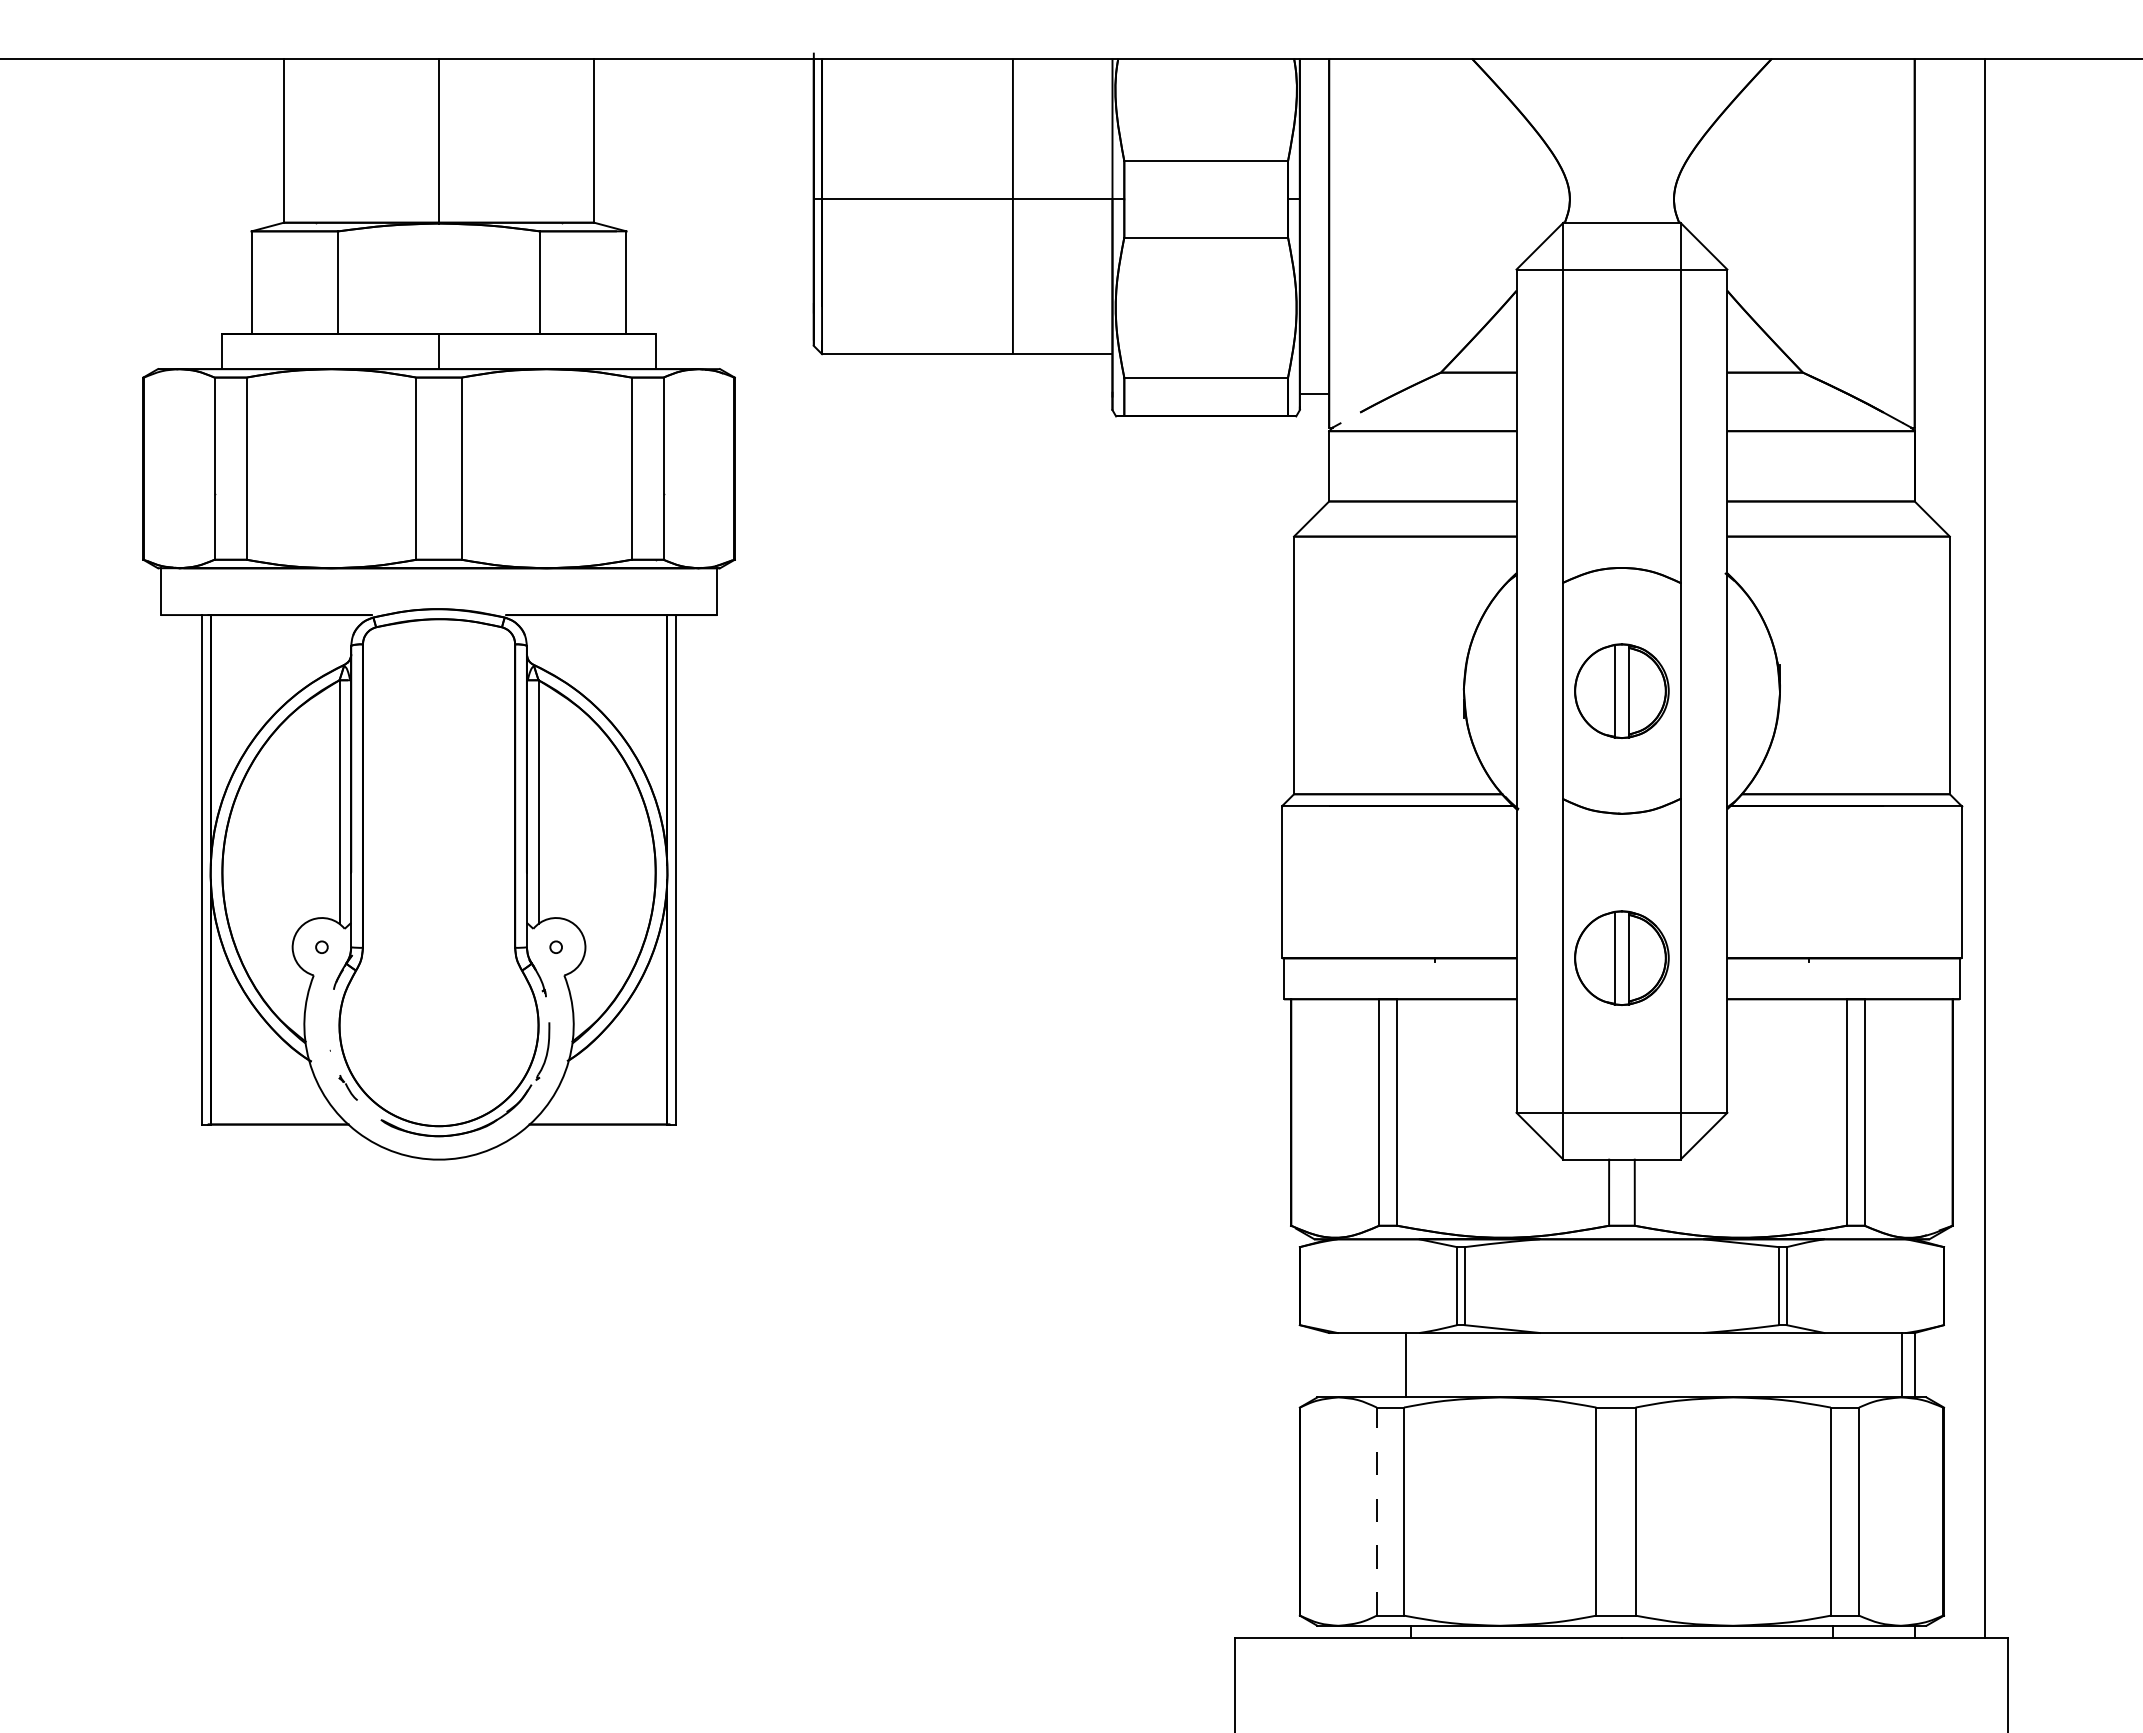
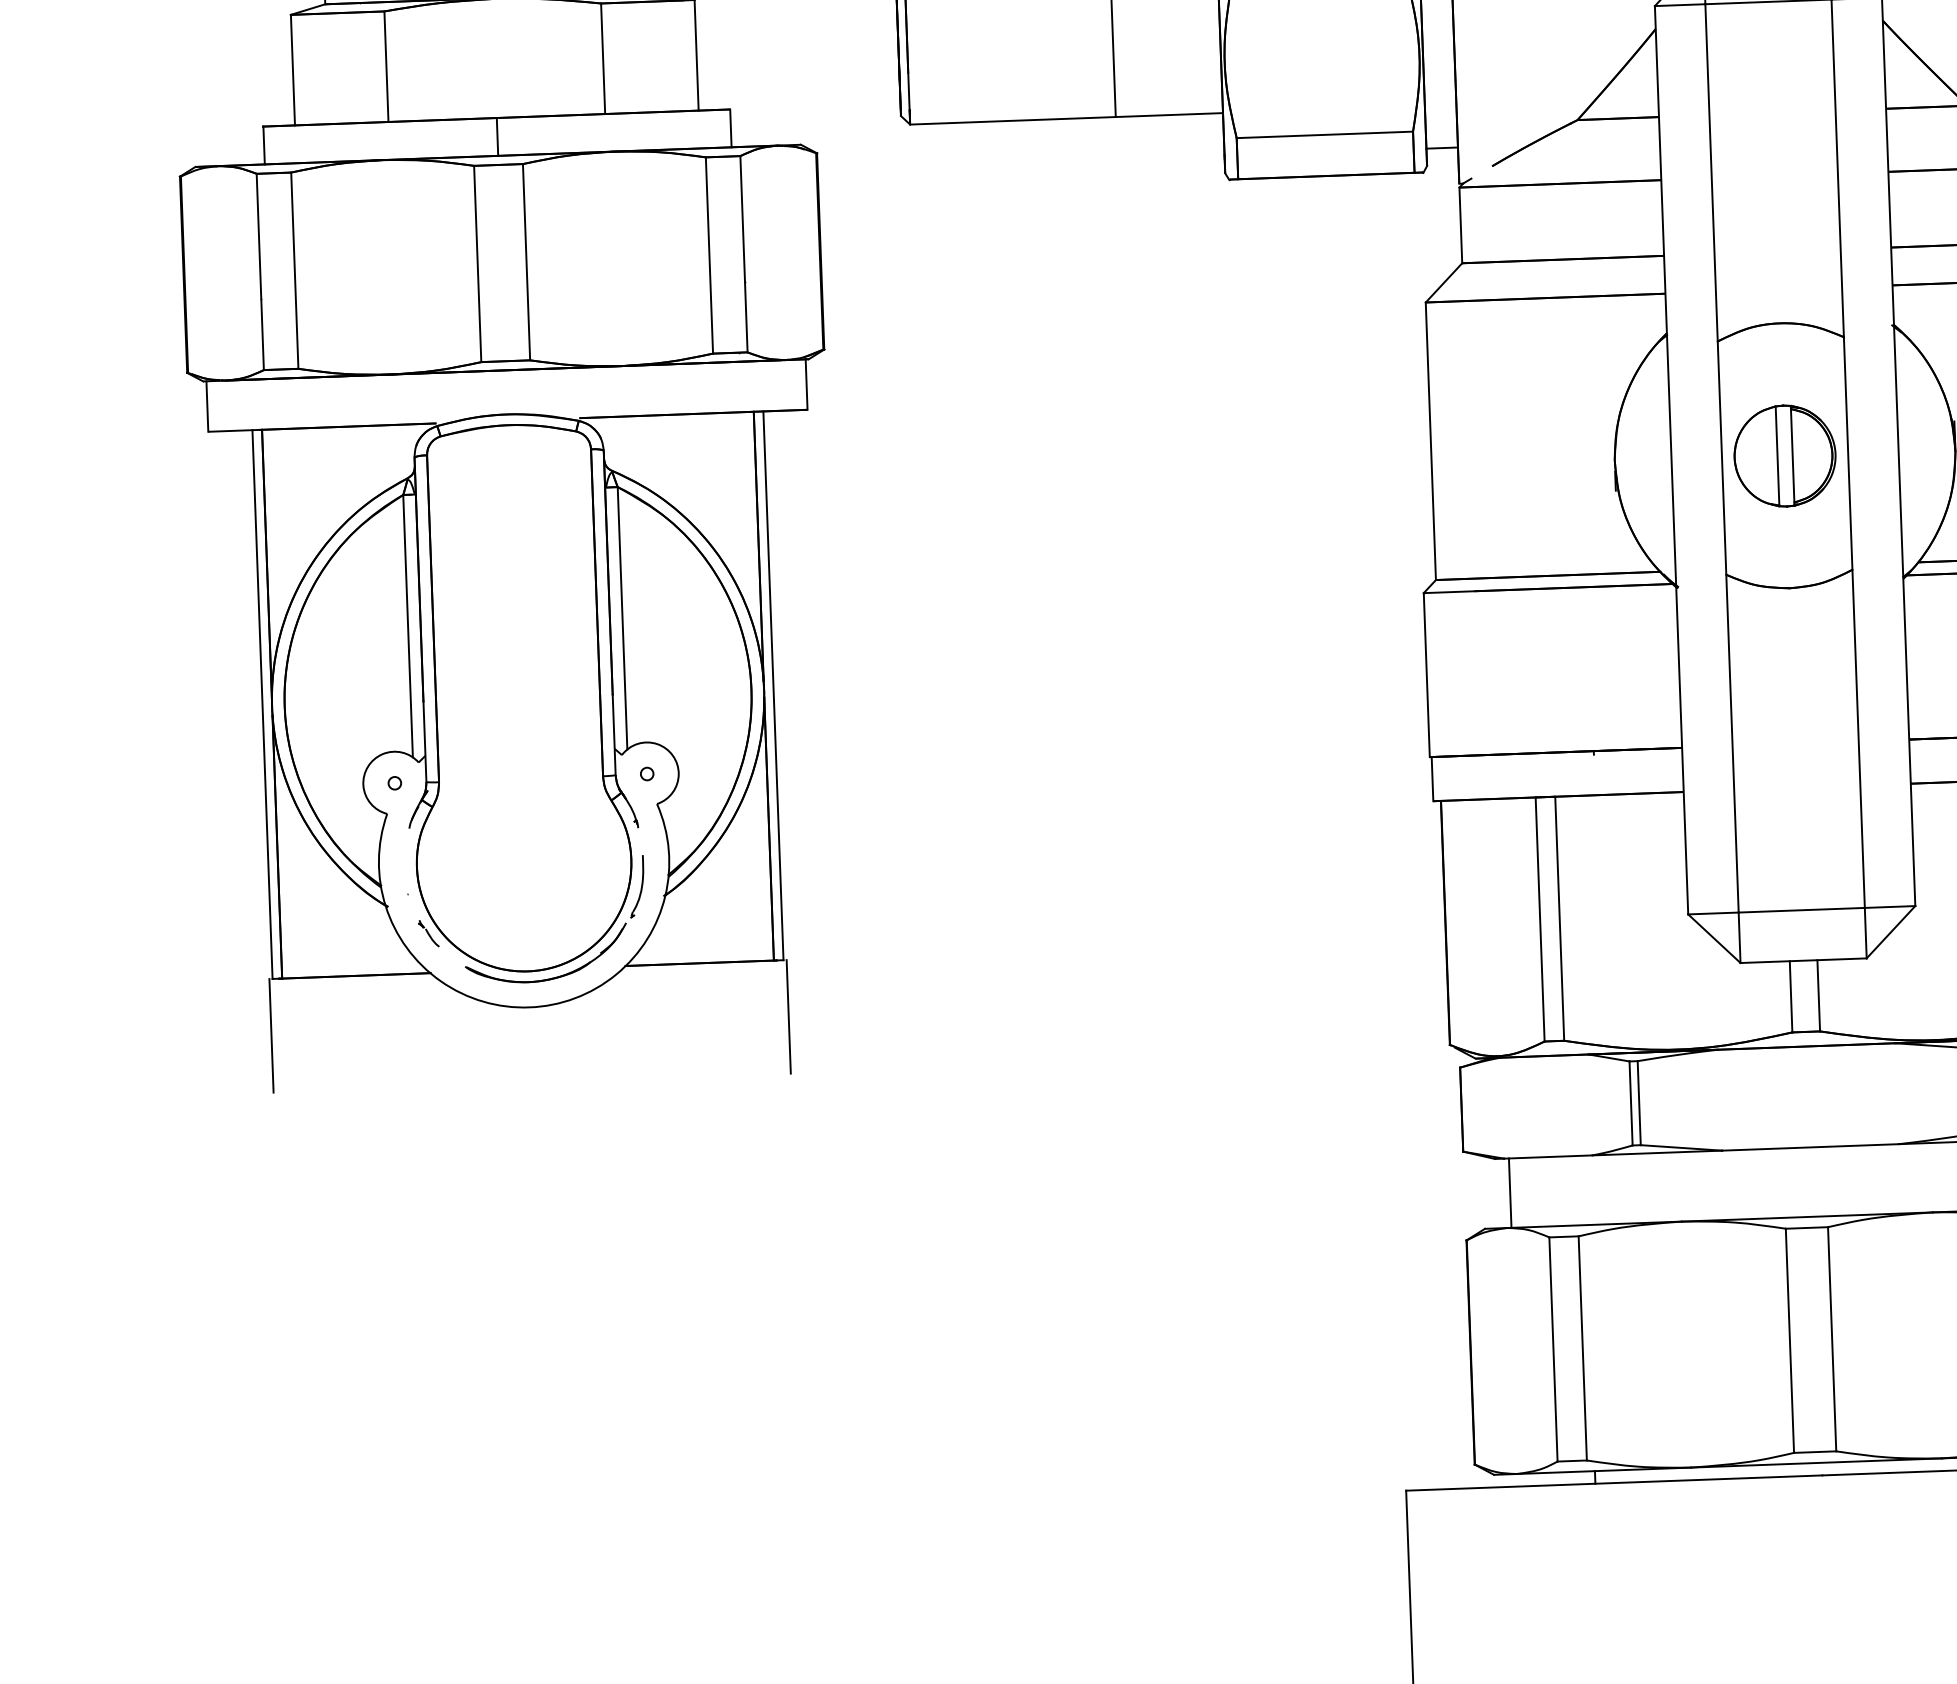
part: (1621, 957) -> (1795, 742), removed
line: (198, 1176) -> (270, 1035), added
line: (679, 1176) -> (789, 1016), added
line: (1406, 1365) -> (1510, 1193), moved
line: (1376, 1511) -> (1553, 1349), dashed -> solid

